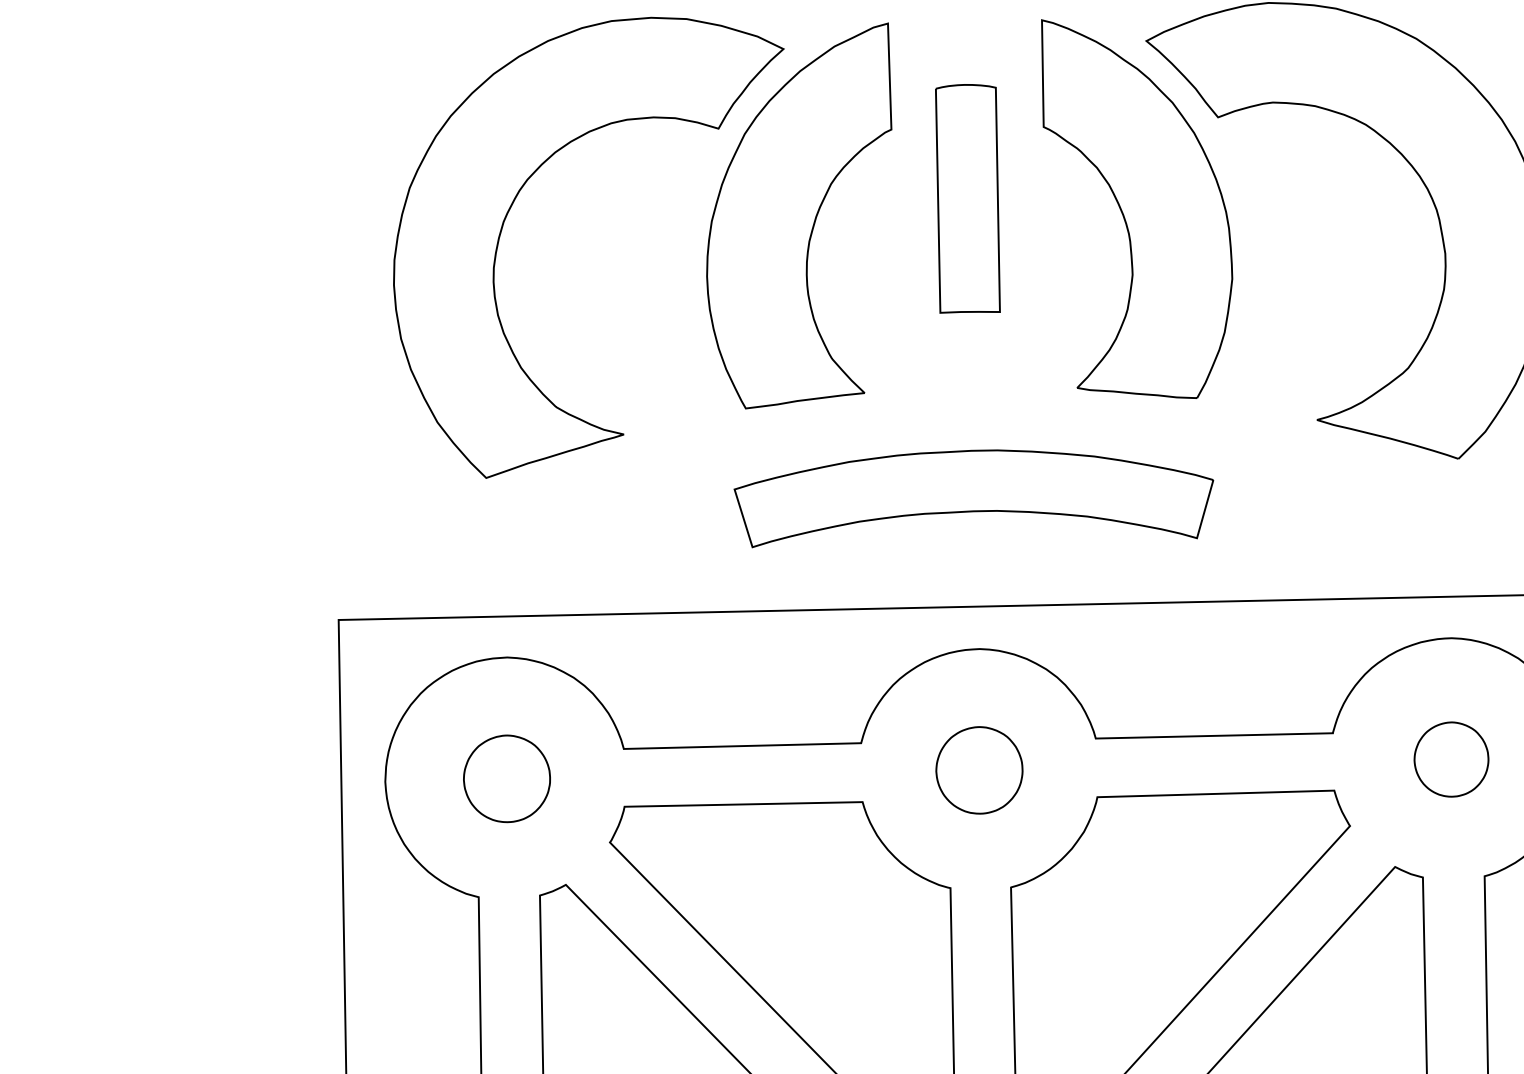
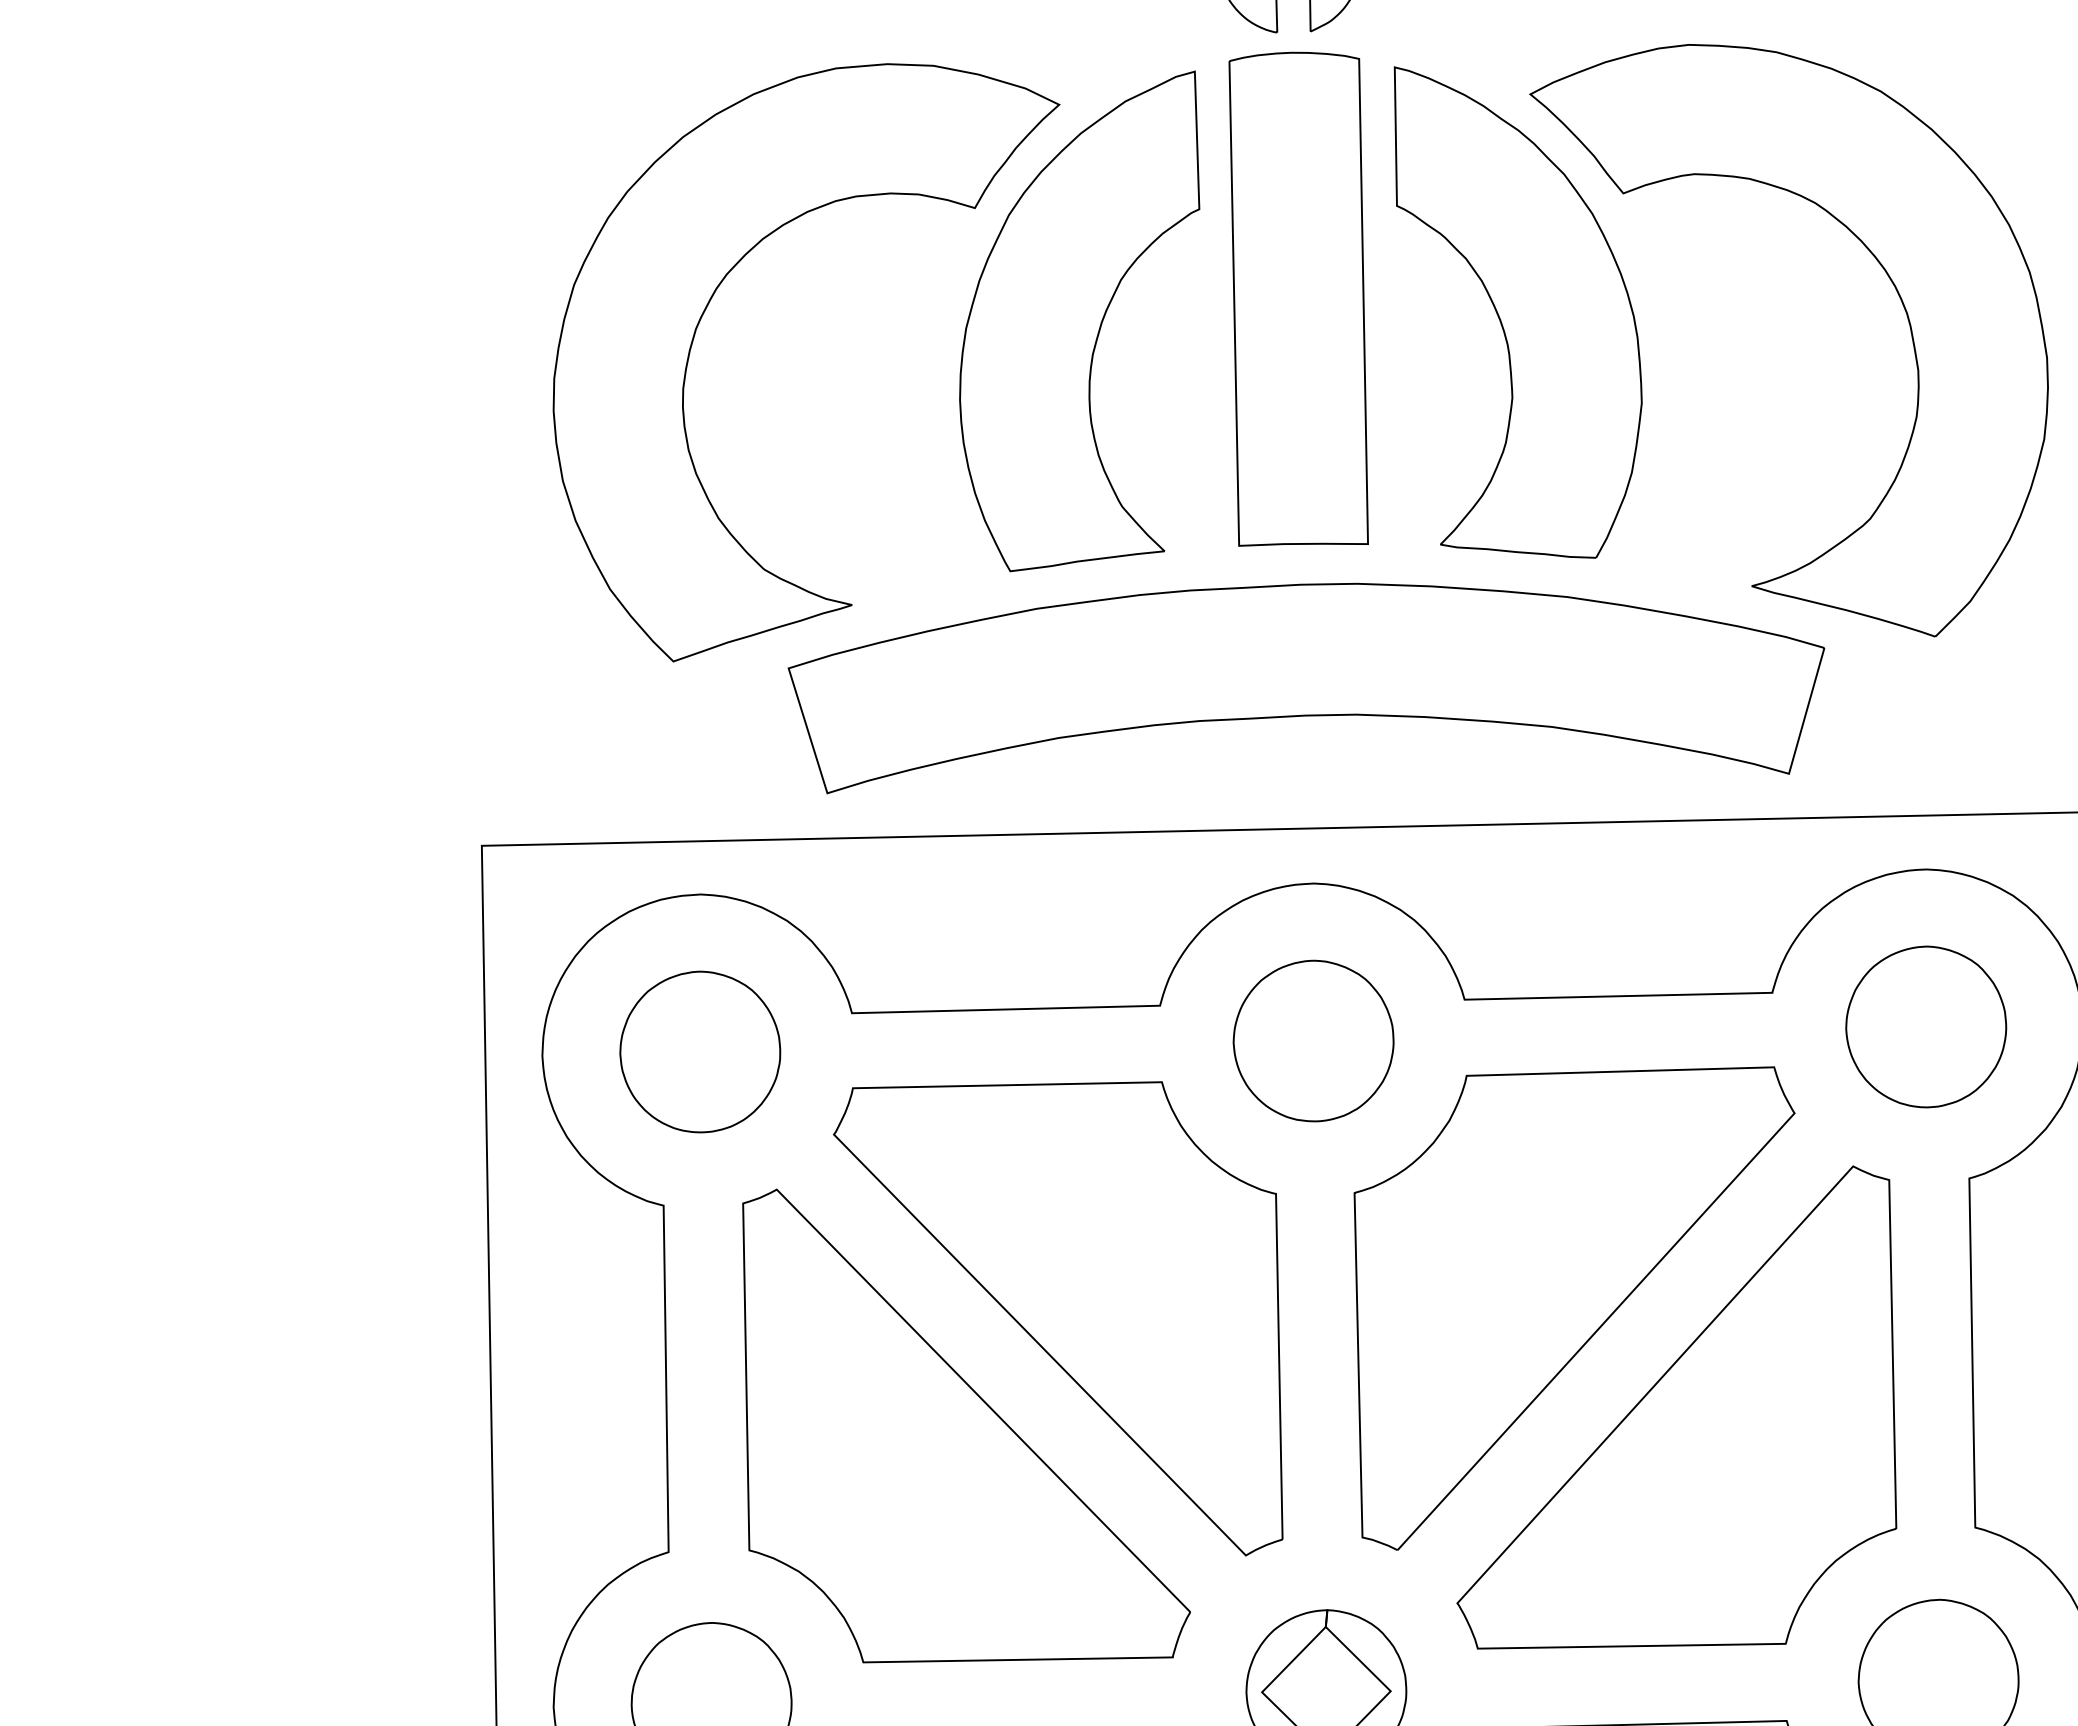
part: (967, 198) -> (1298, 298), size x1.67
part: (973, 498) -> (1306, 688), size x1.67
part: (1451, 759) -> (1926, 1026), size x1.67
part: (979, 769) -> (1313, 1040), size x1.43
part: (507, 778) -> (700, 1051), size x1.43

